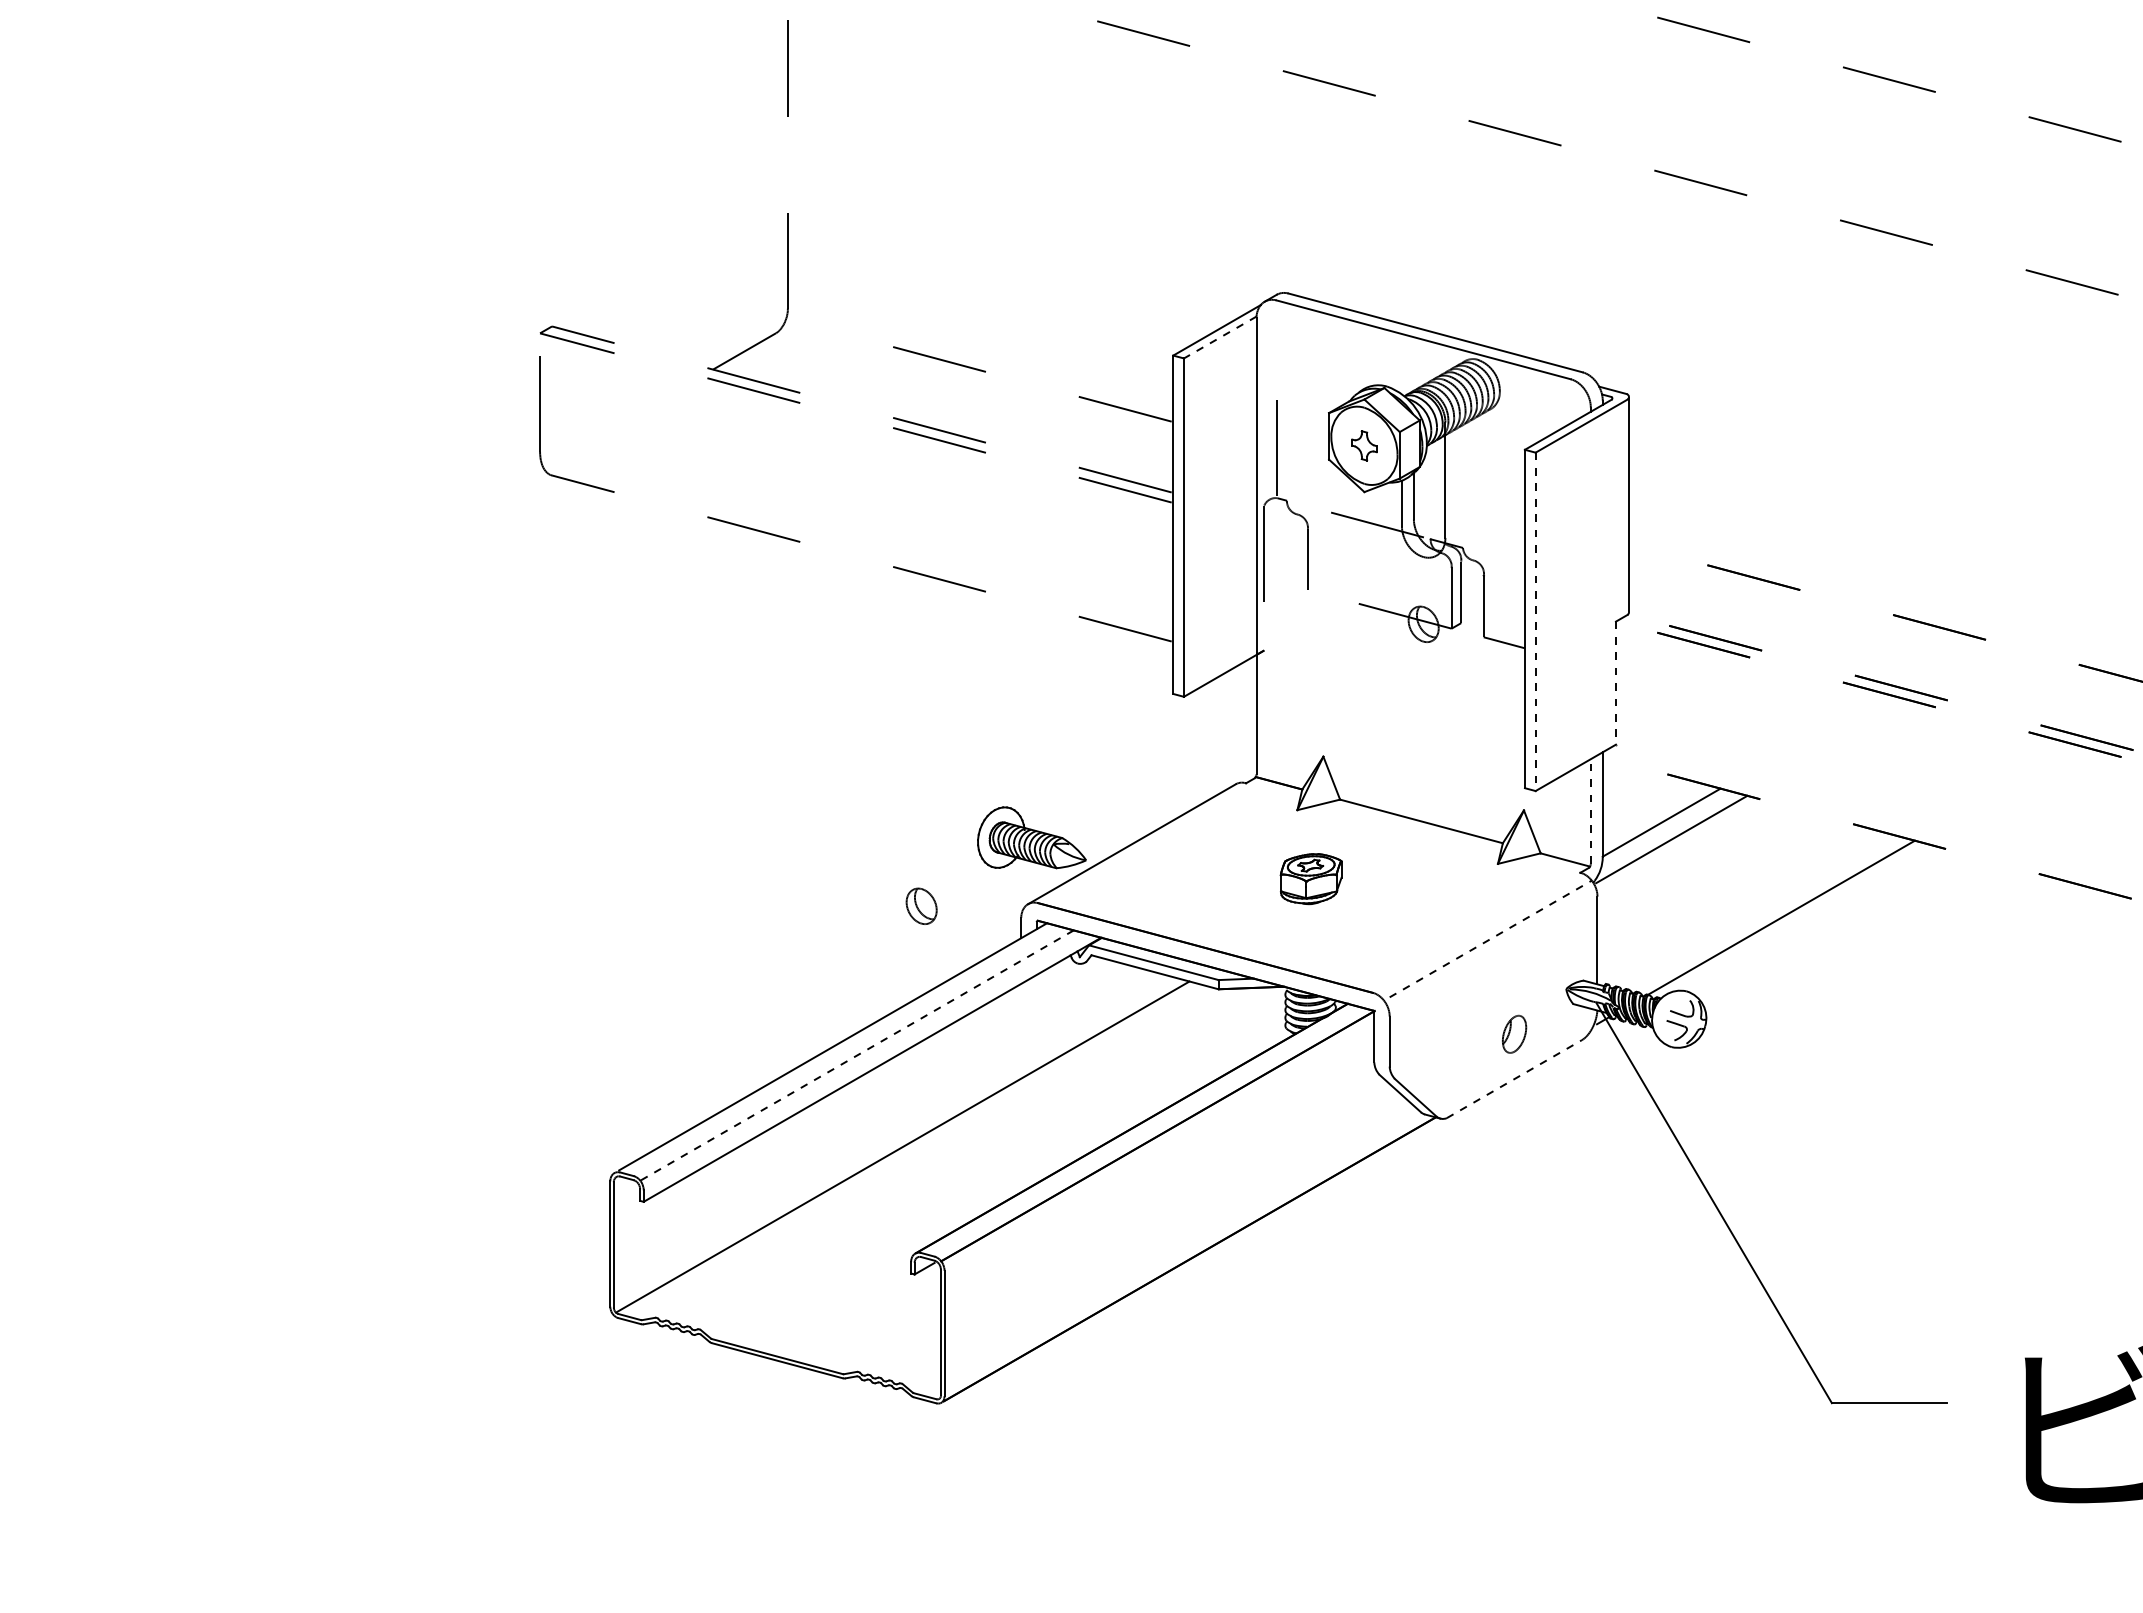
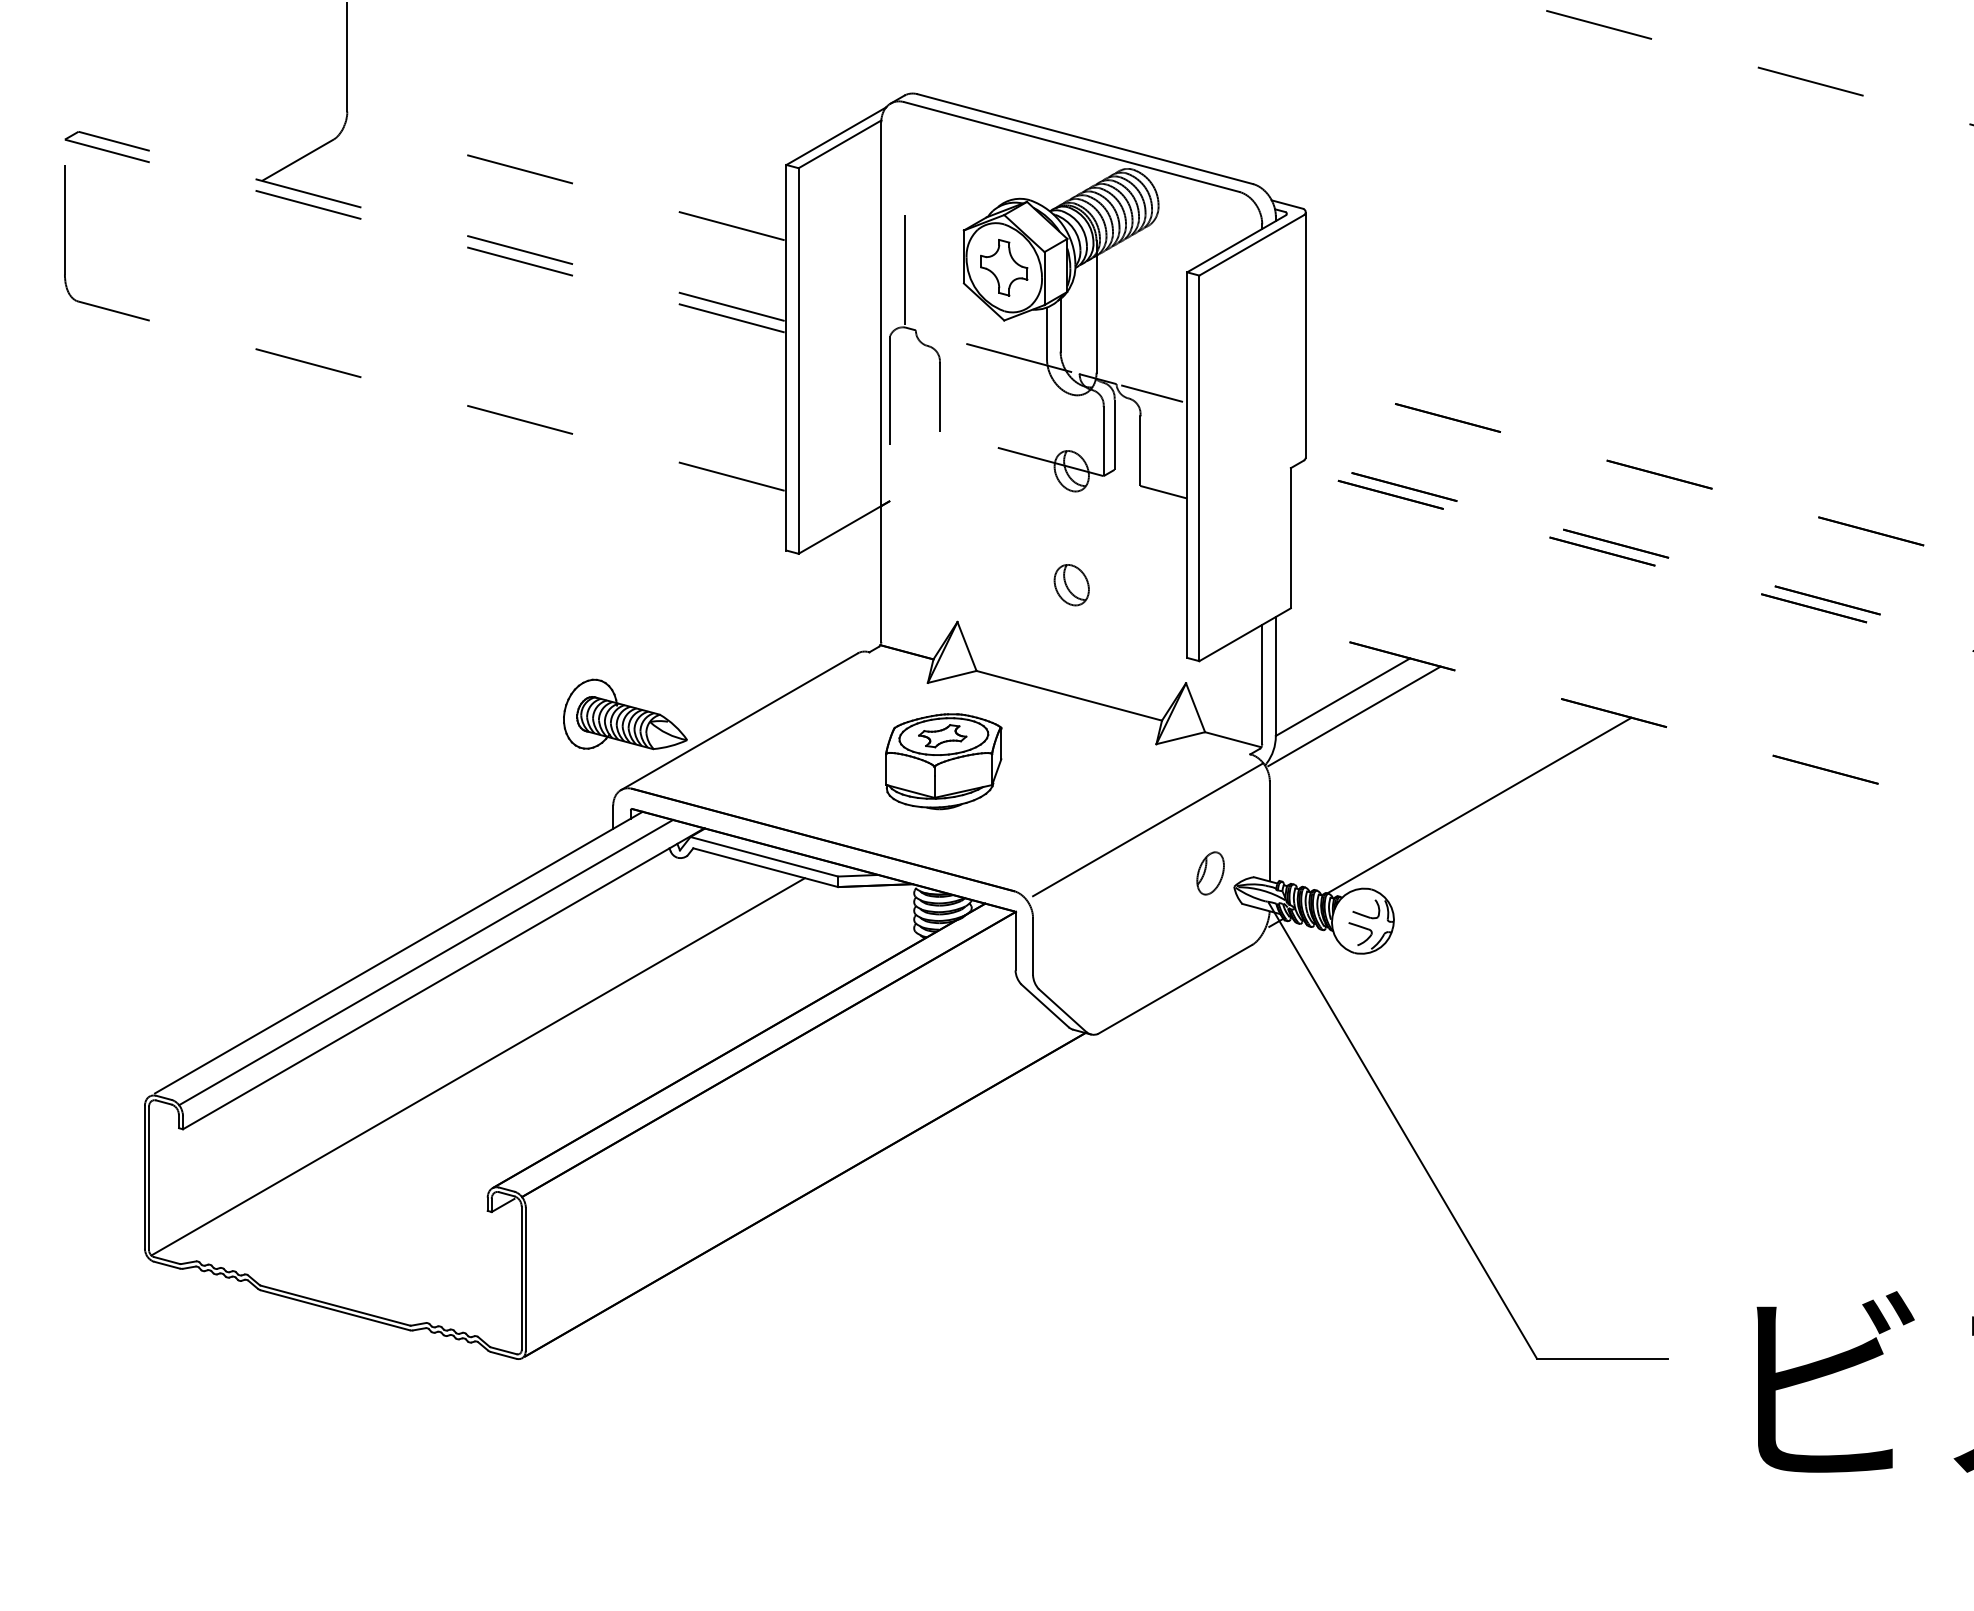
line: (1220, 337) -> (840, 144), dashed -> solid
part: (1364, 445) -> (1004, 267), size x1.67
line: (1494, 556) -> (1152, 393), added
line: (1535, 622) -> (1199, 469), dashed -> solid
line: (1615, 683) -> (1290, 538), dashed -> solid
line: (1590, 810) -> (1261, 683), dashed -> solid
part: (1310, 878) -> (942, 760), size x1.67
part: (921, 905) -> (1071, 584), moved
line: (1490, 939) -> (1147, 830), dashed -> solid
part: (1514, 1033) -> (1210, 872), moved
line: (856, 1055) -> (425, 962), dashed -> solid
line: (1514, 1079) -> (1175, 989), dashed -> solid

